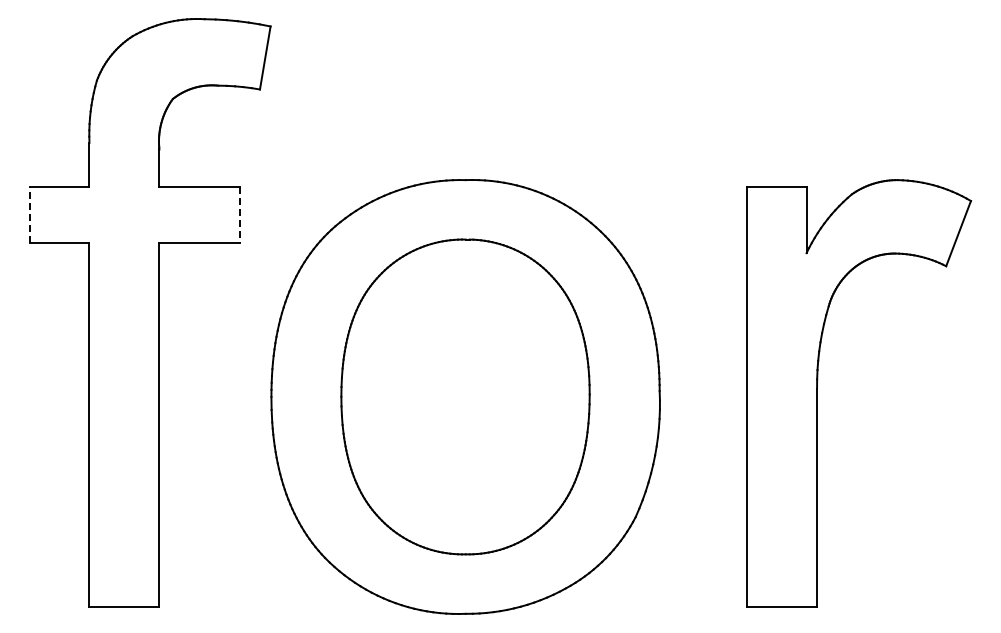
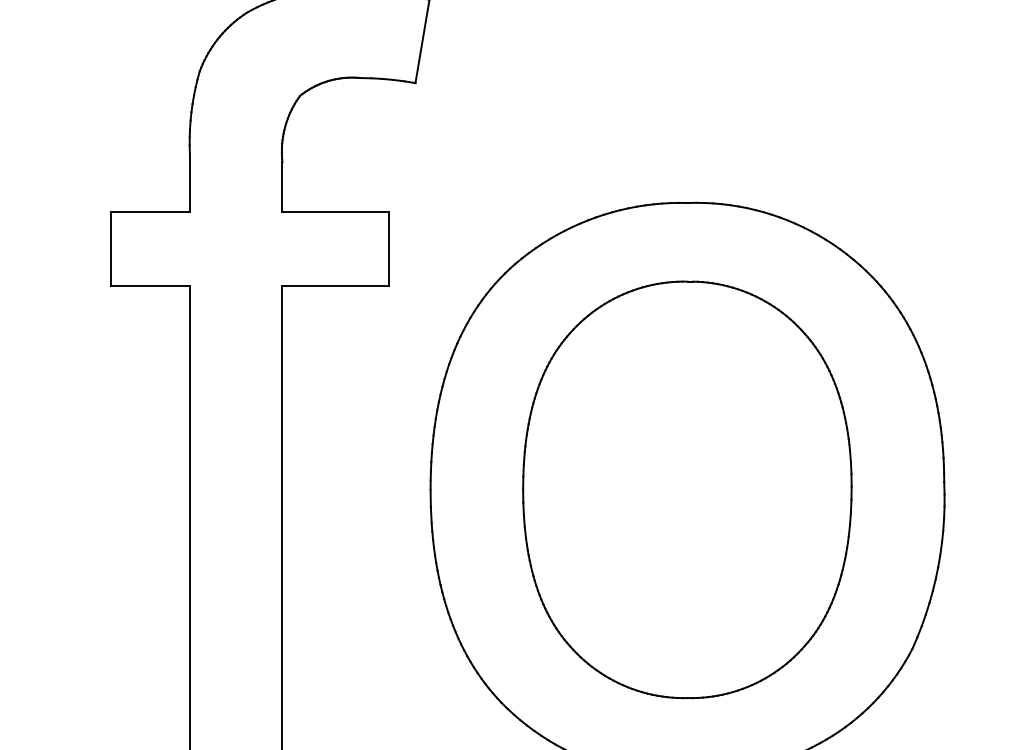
line: (30, 215) -> (111, 249), dashed -> solid
line: (239, 215) -> (388, 249), dashed -> solid

